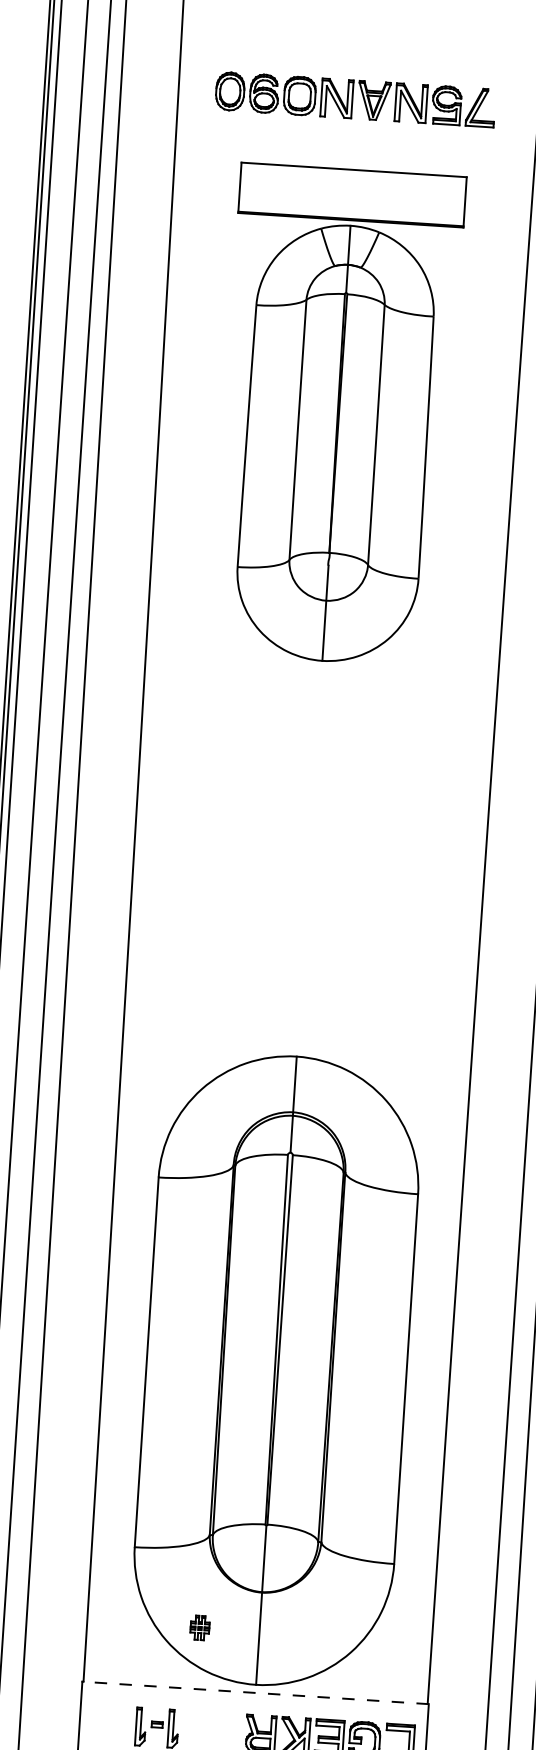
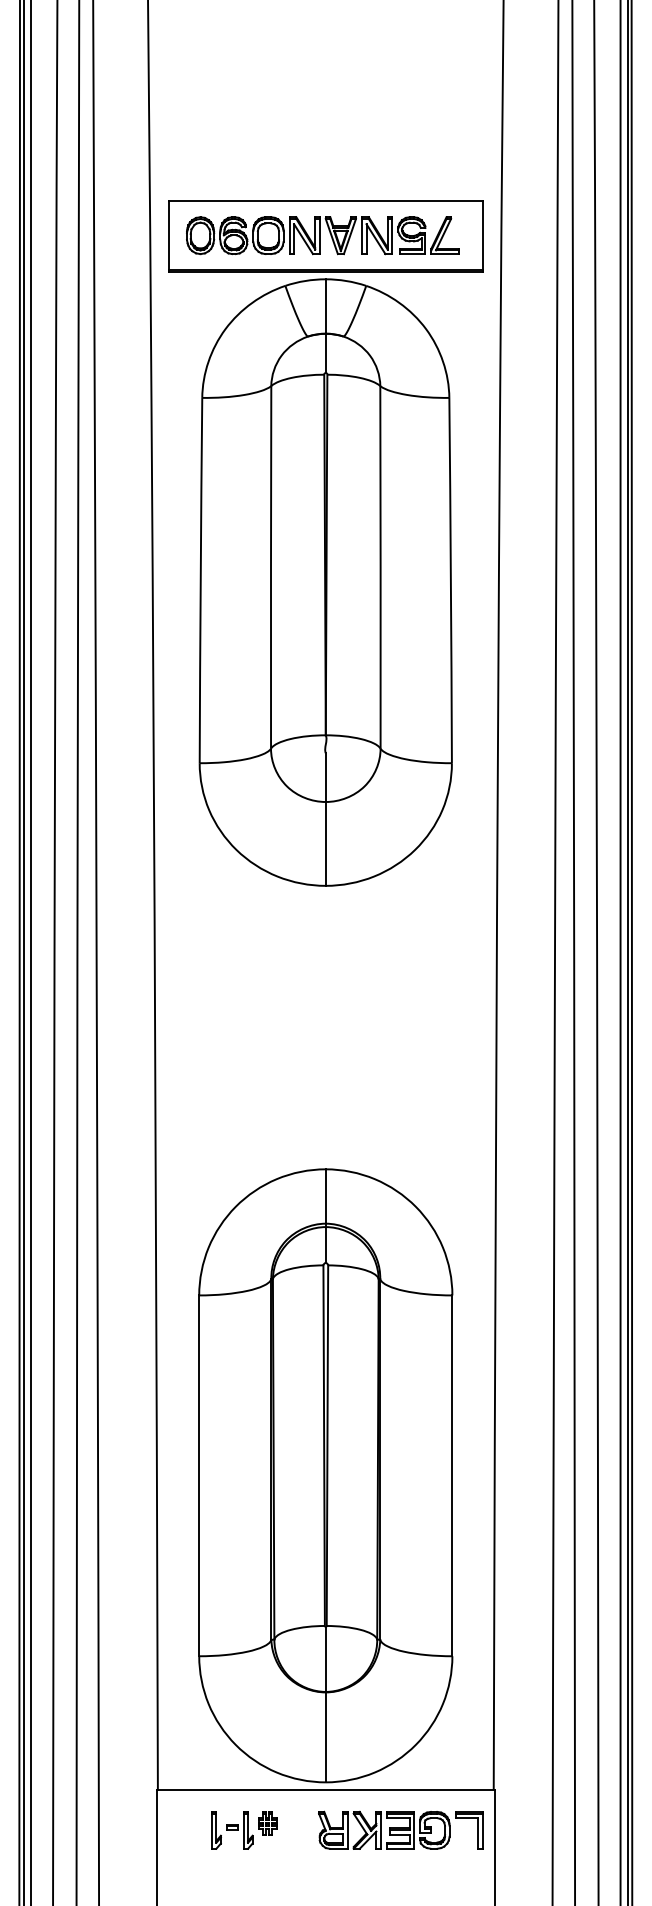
part: (337, 415) -> (325, 543), size x1.43
part: (199, 1627) -> (267, 1823), moved
line: (255, 1693) -> (325, 1790), dashed -> solid

